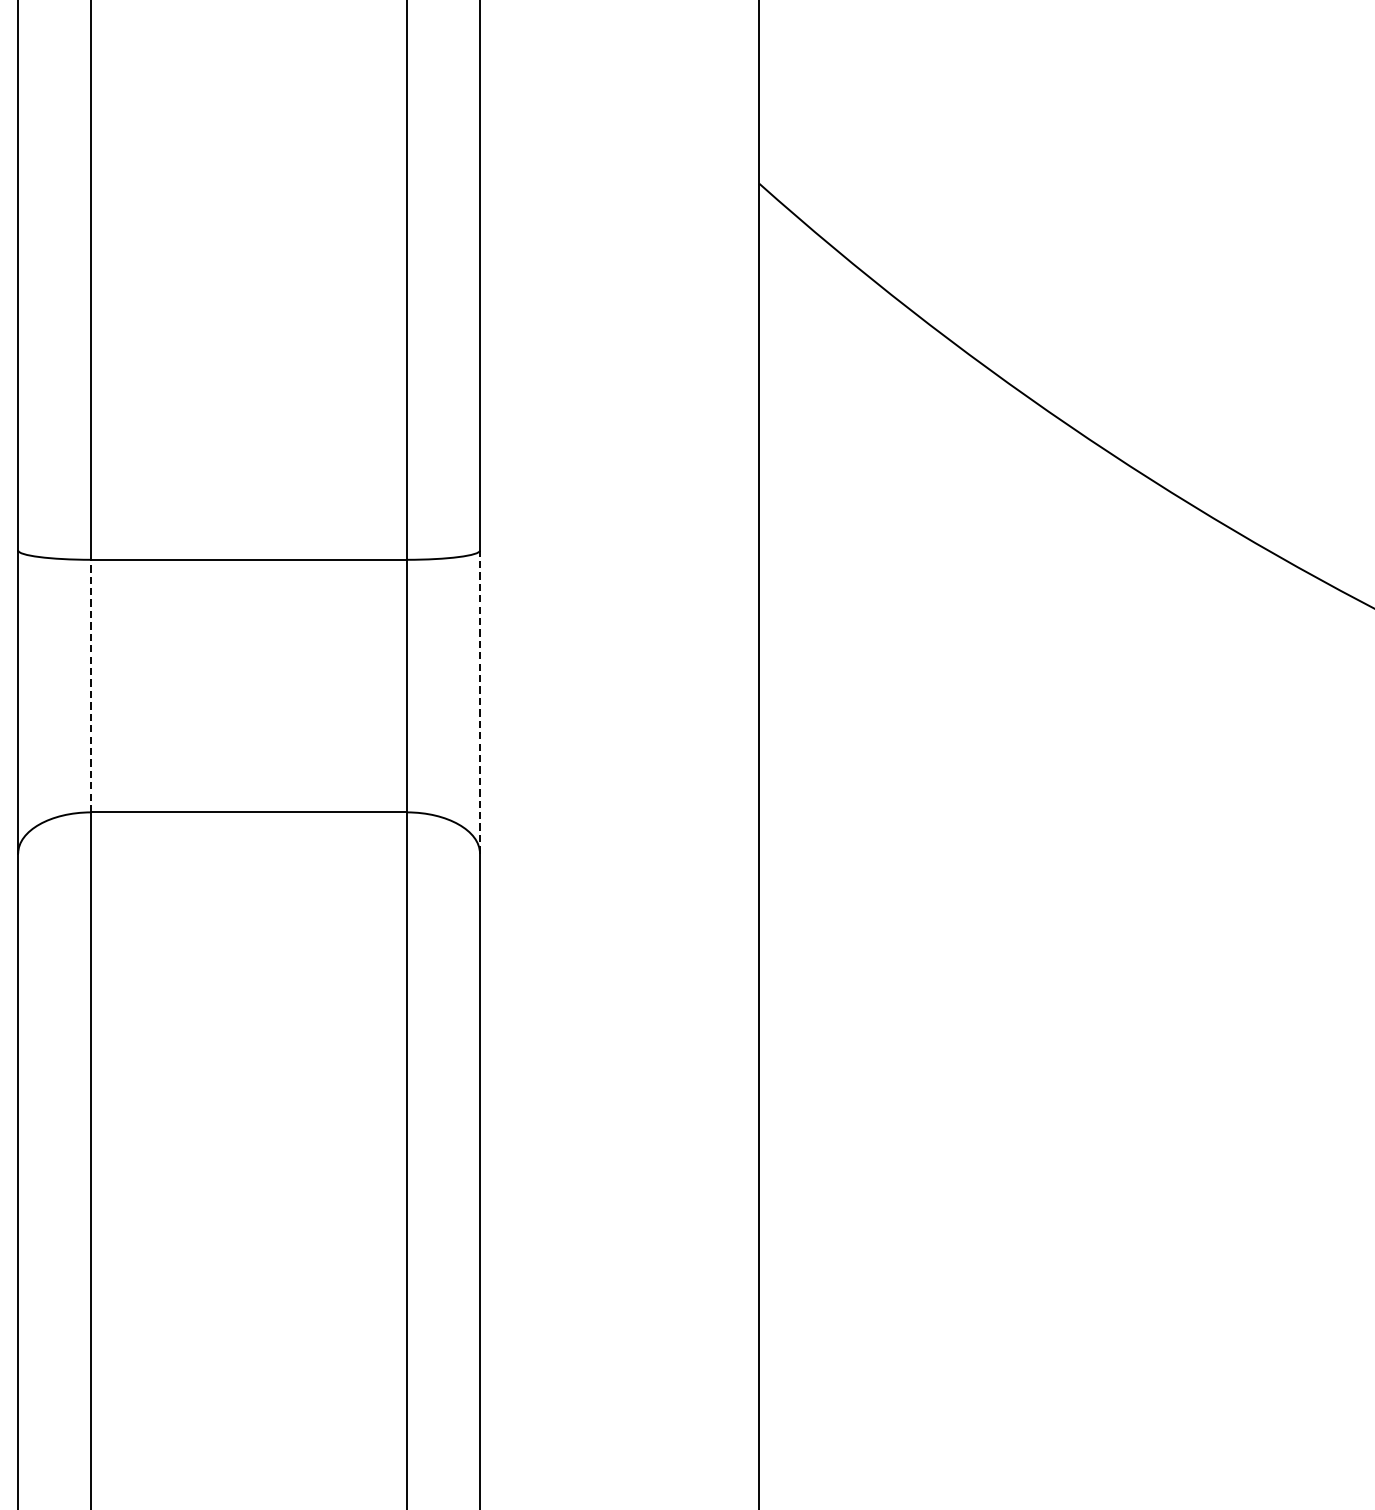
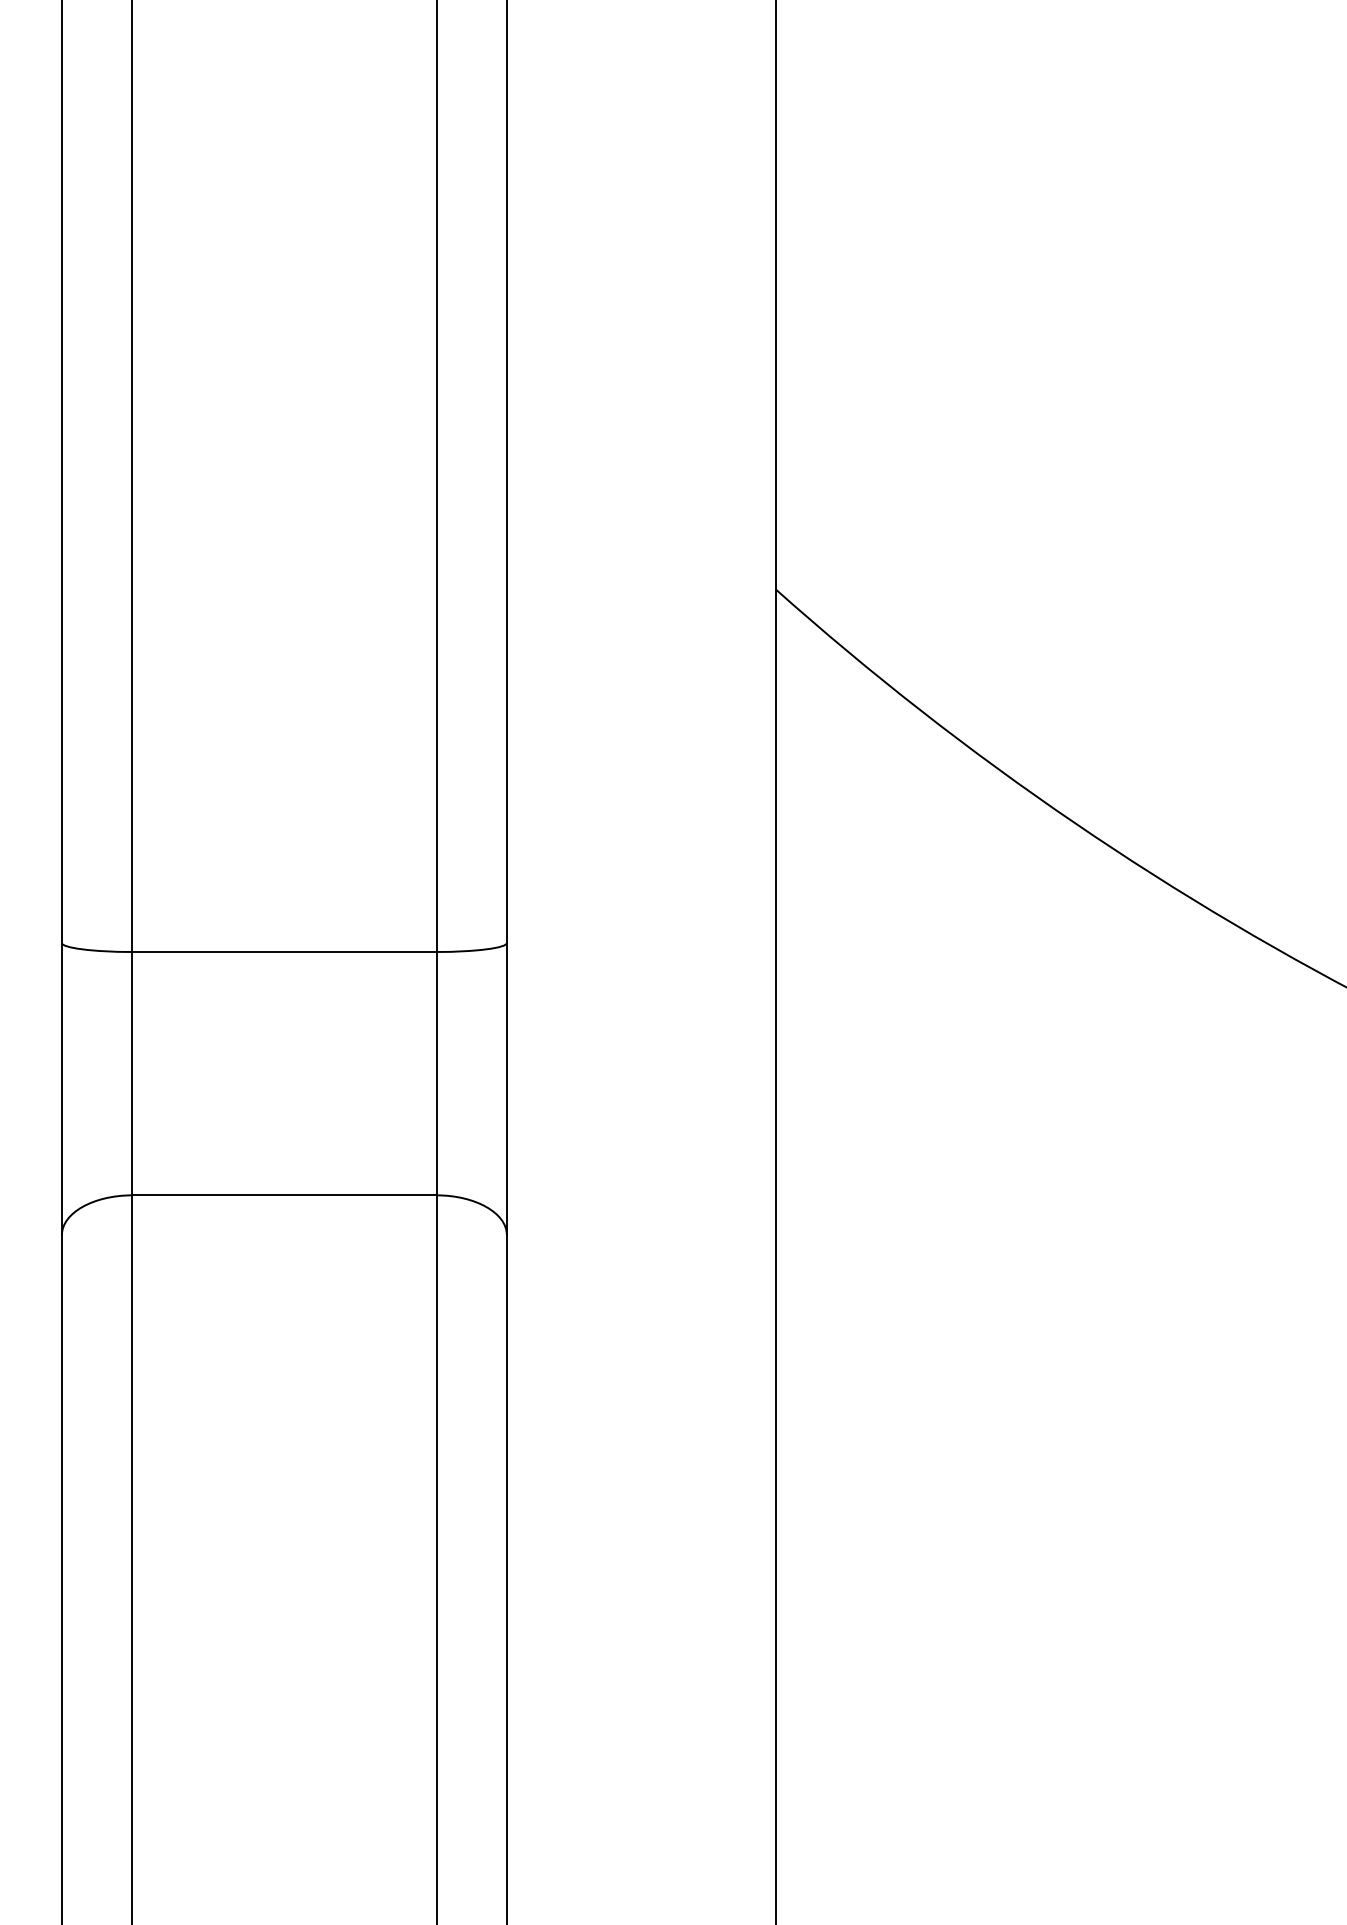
line: (91, 685) -> (132, 1073), dashed -> solid
line: (479, 701) -> (506, 1088), dashed -> solid

